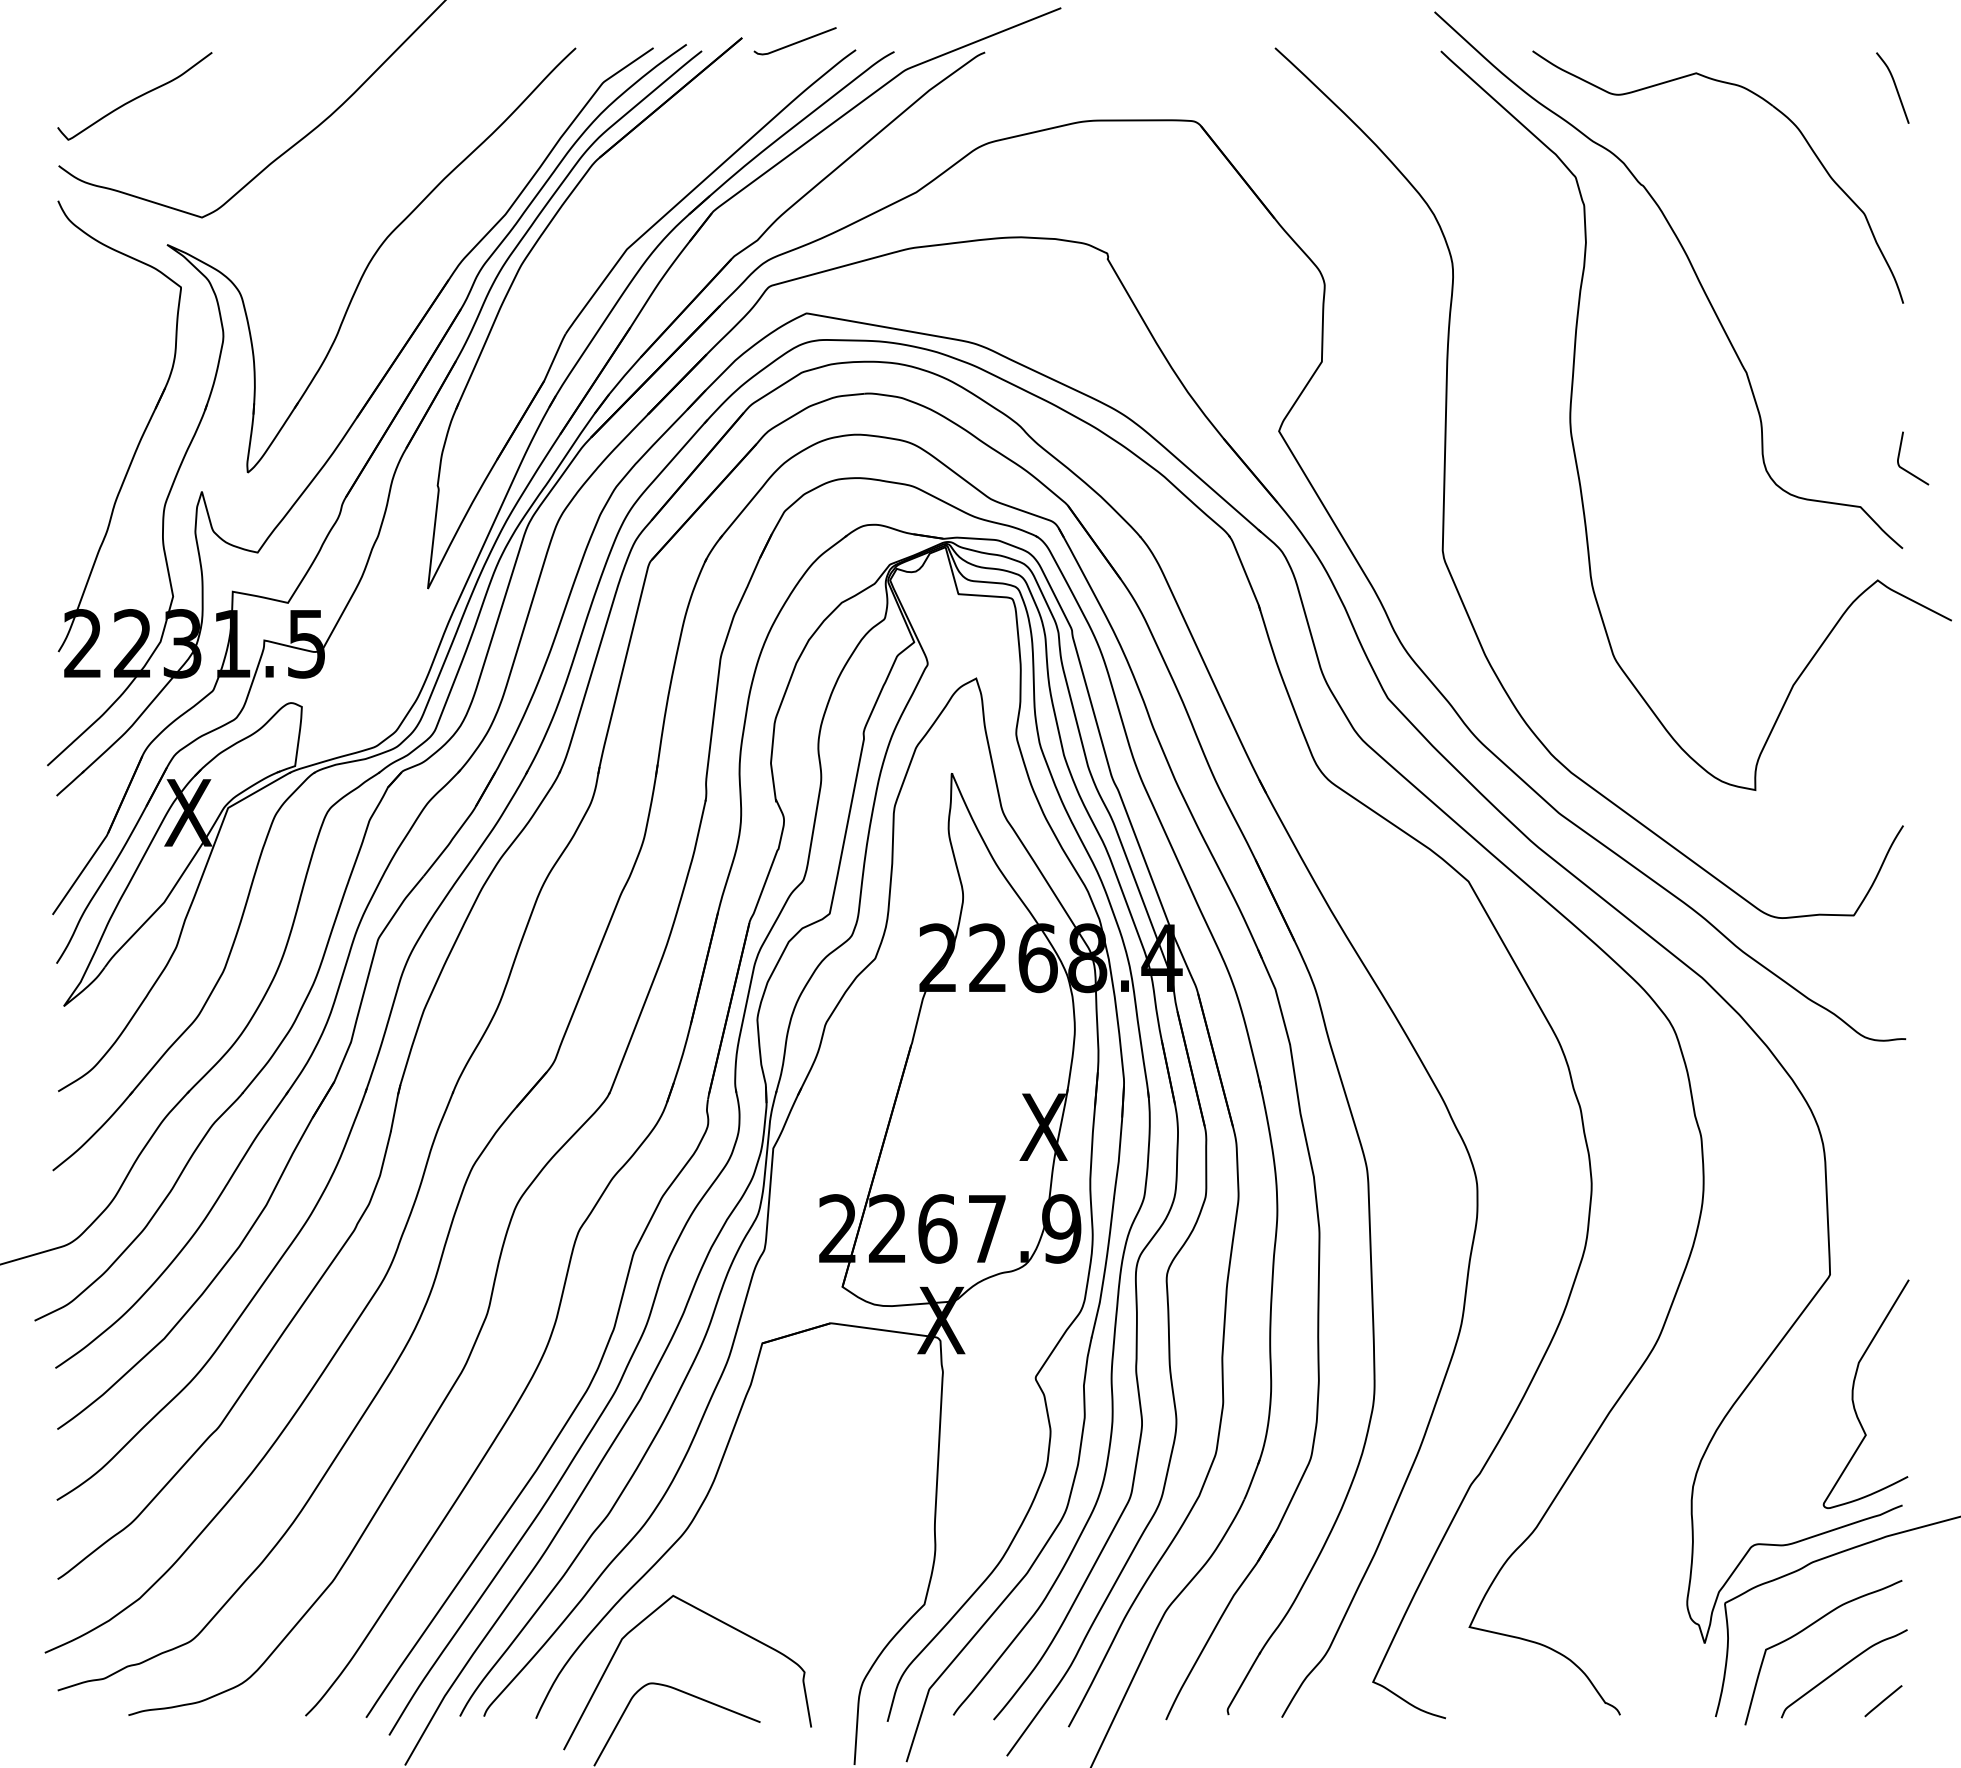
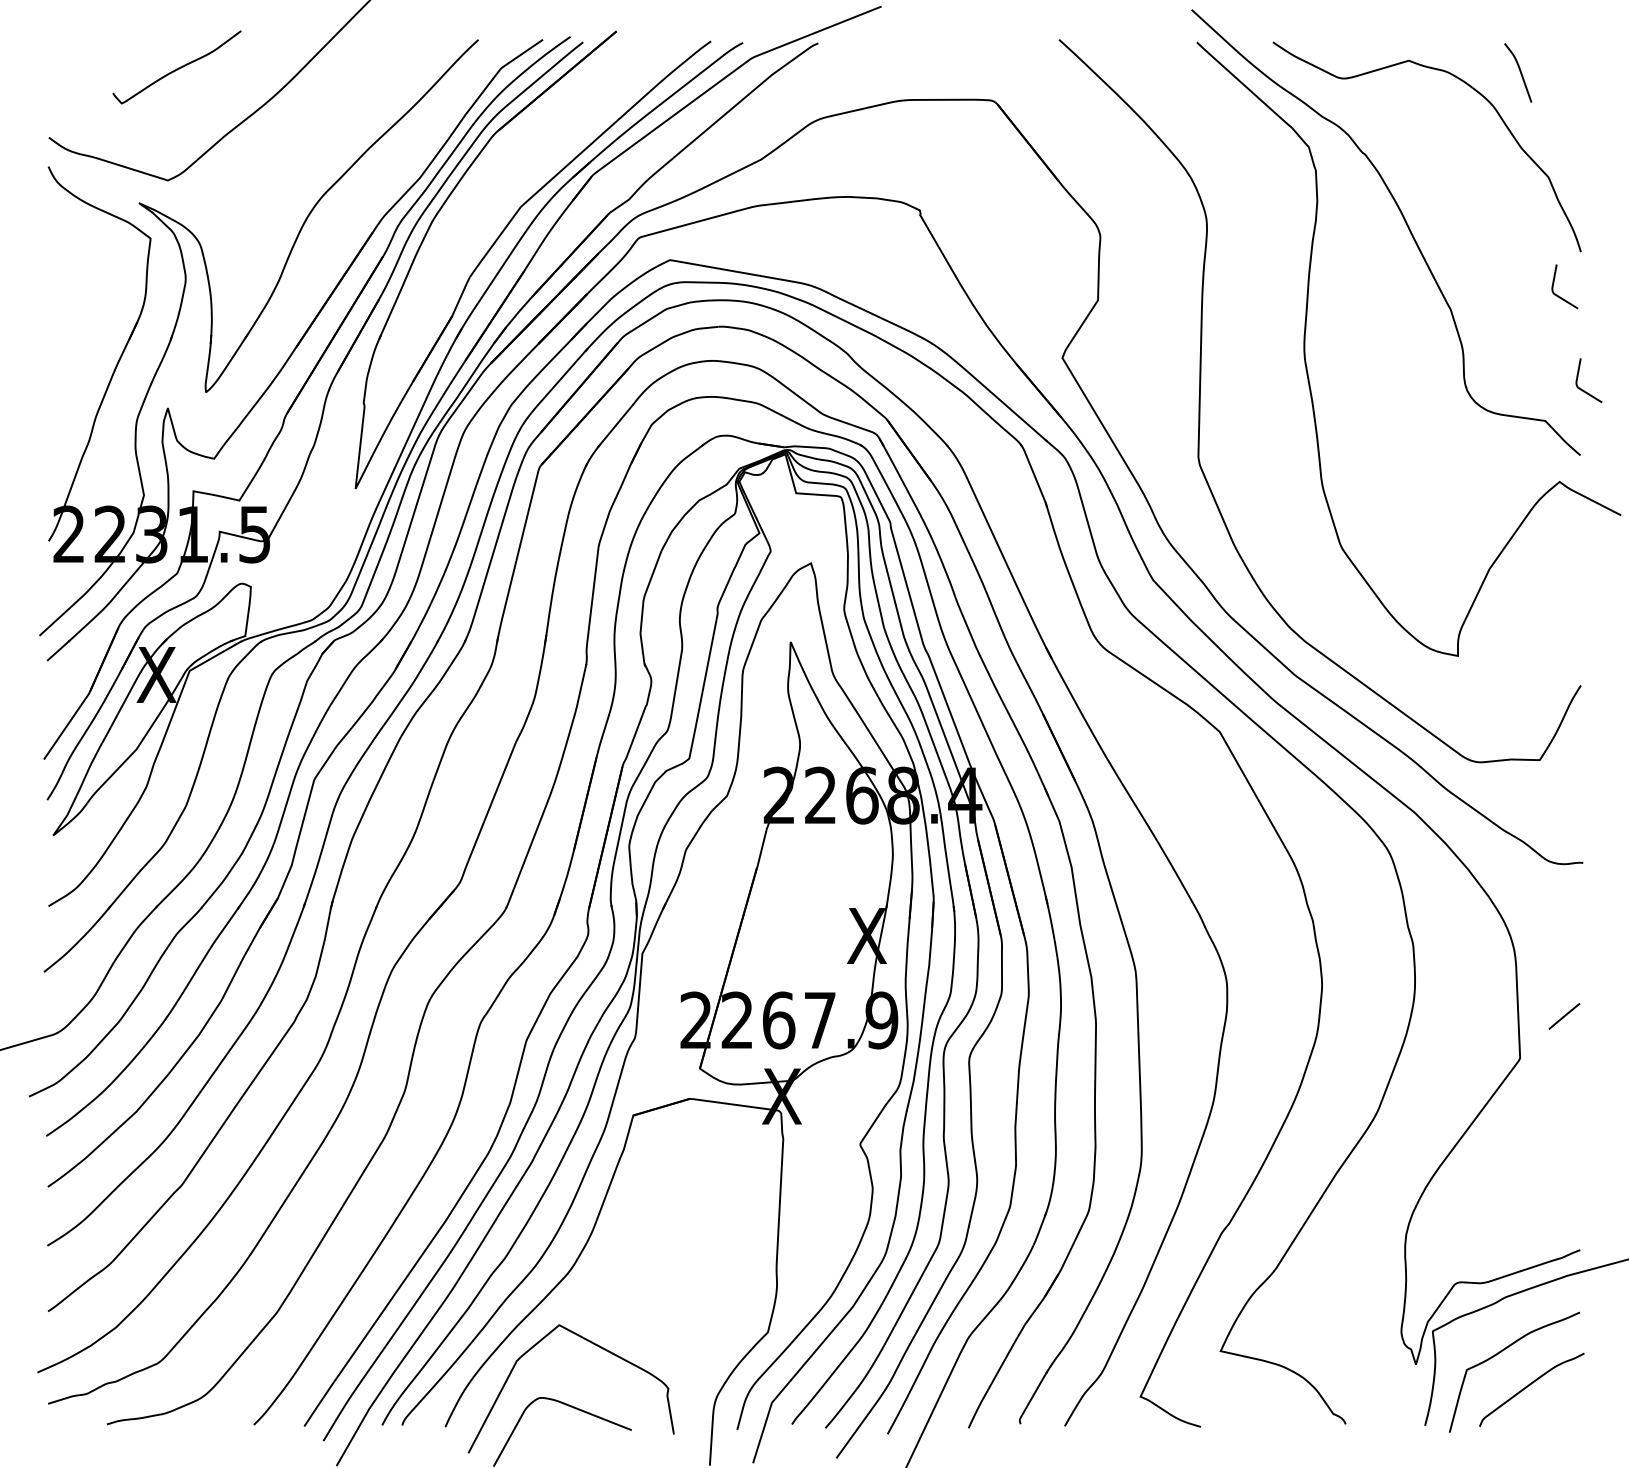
line: (794, 42) -> (660, 35), removed
curve: (1894, 86) -> (1519, 71), moved
curve: (135, 97) -> (177, 68), moved
curve: (1877, 356) -> (1559, 295), added
curve: (1853, 1394) -> (1539, 1157), removed
line: (1883, 1701) -> (1564, 1016), moved

